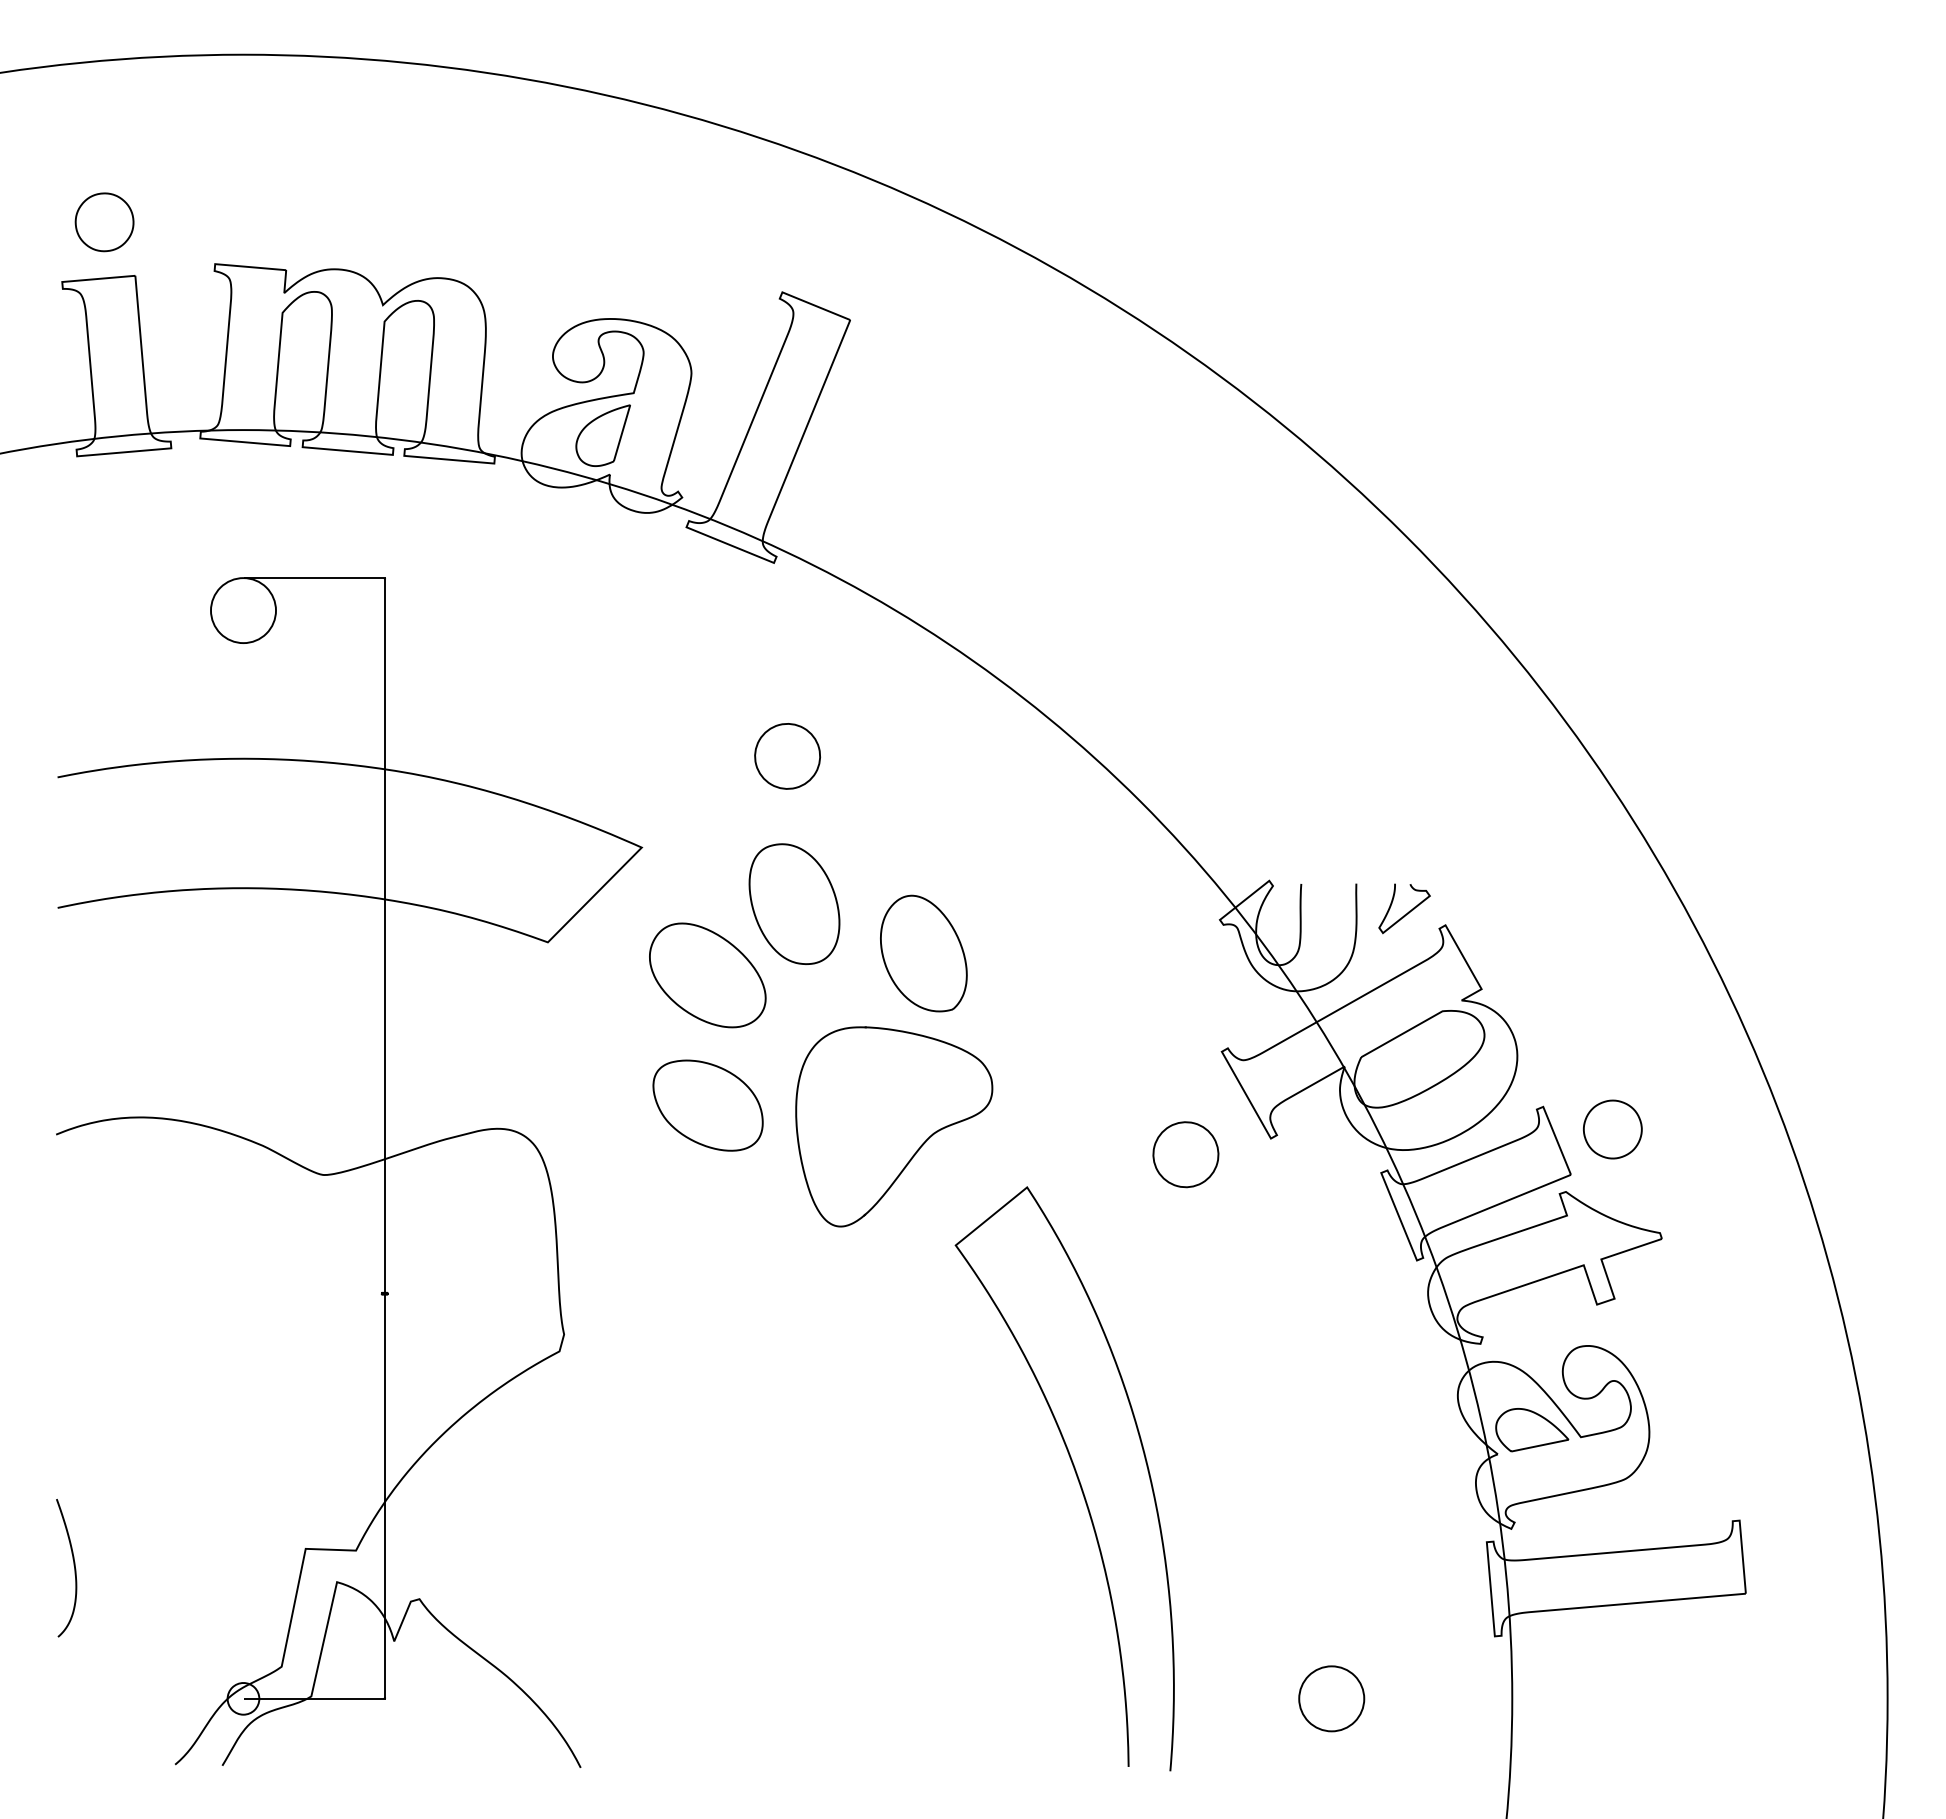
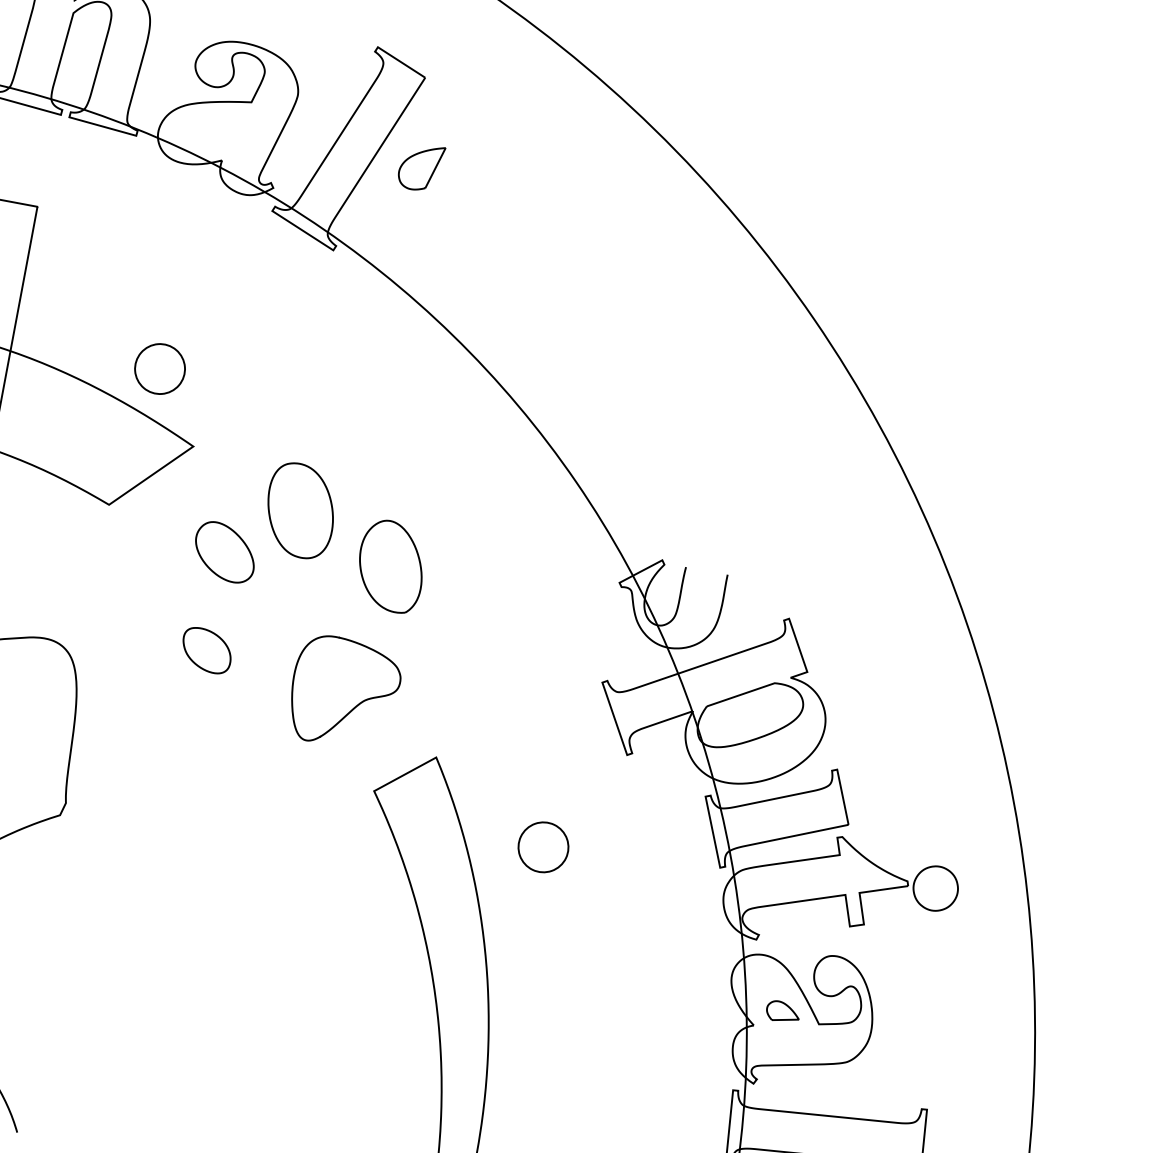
part: (602, 435) -> (420, 167), moved
part: (787, 756) -> (159, 369), moved
curve: (1408, 911) -> (763, 603), removed
part: (707, 975) -> (224, 552), size x0.7
part: (707, 1105) -> (206, 650), size x0.6
part: (894, 1126) -> (344, 692), size x0.7
part: (1612, 1129) -> (935, 888), moved
part: (1185, 1154) -> (543, 847), moved
part: (1532, 1430) -> (783, 1012), size x0.6

